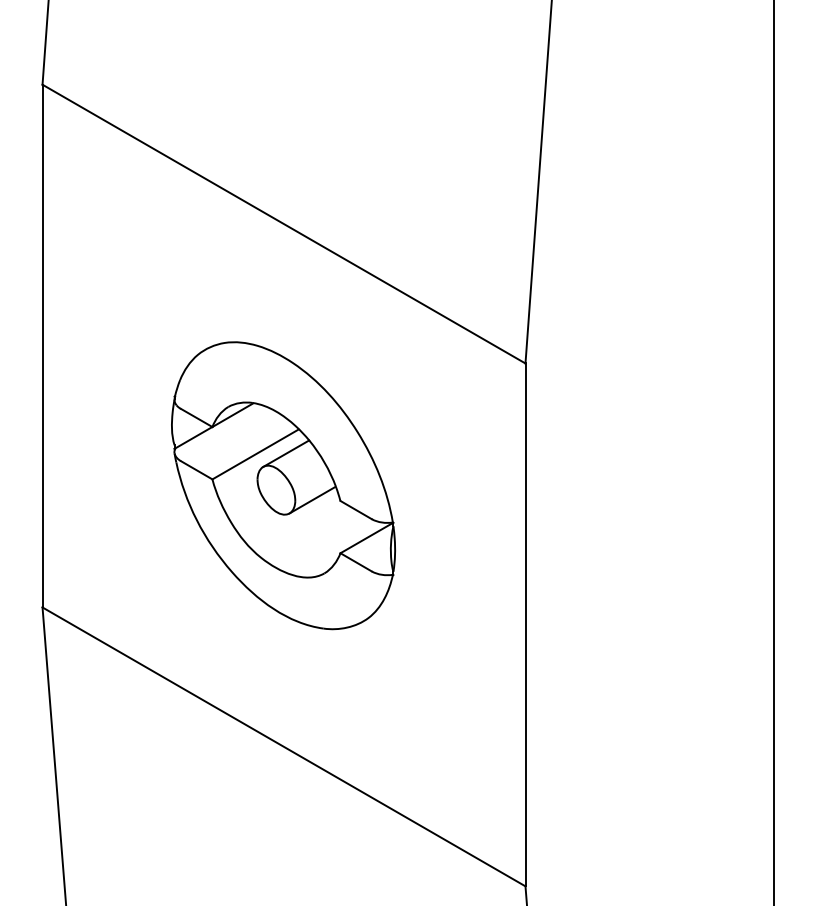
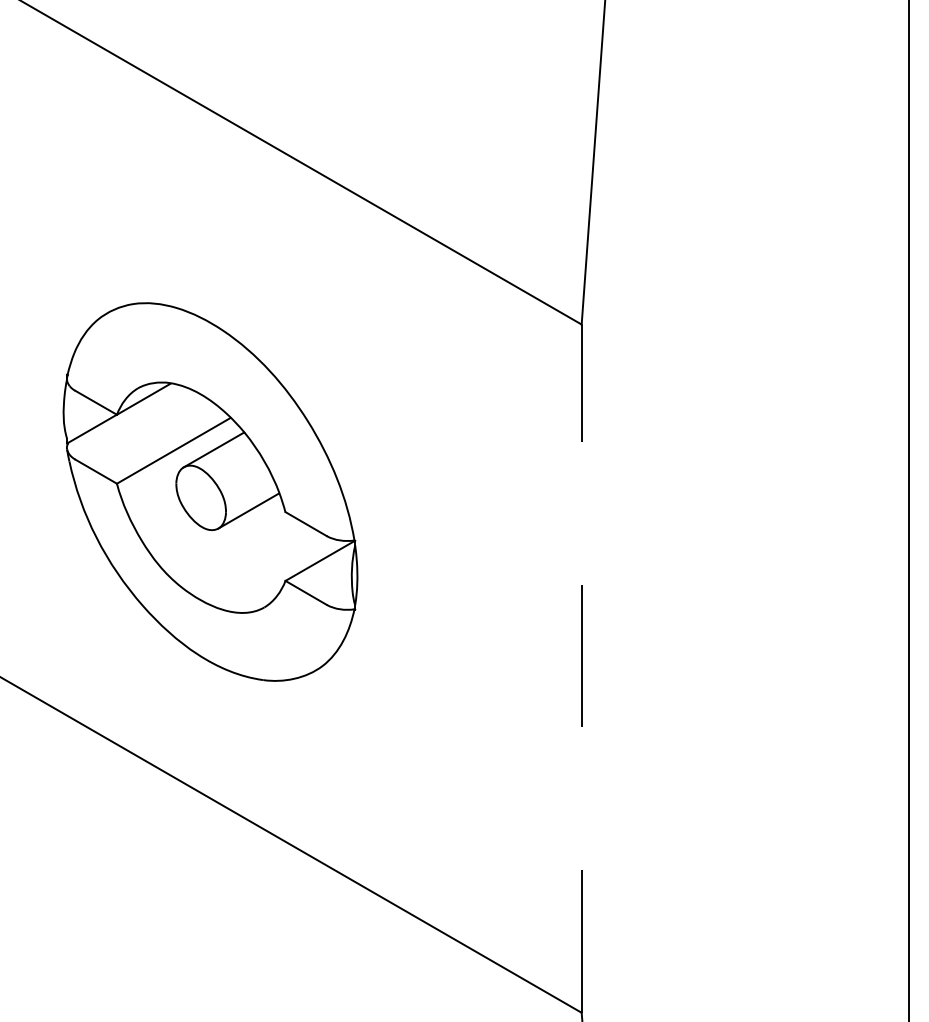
part: (283, 485) -> (210, 491), moved
line: (525, 624) -> (581, 668), solid -> dashed

